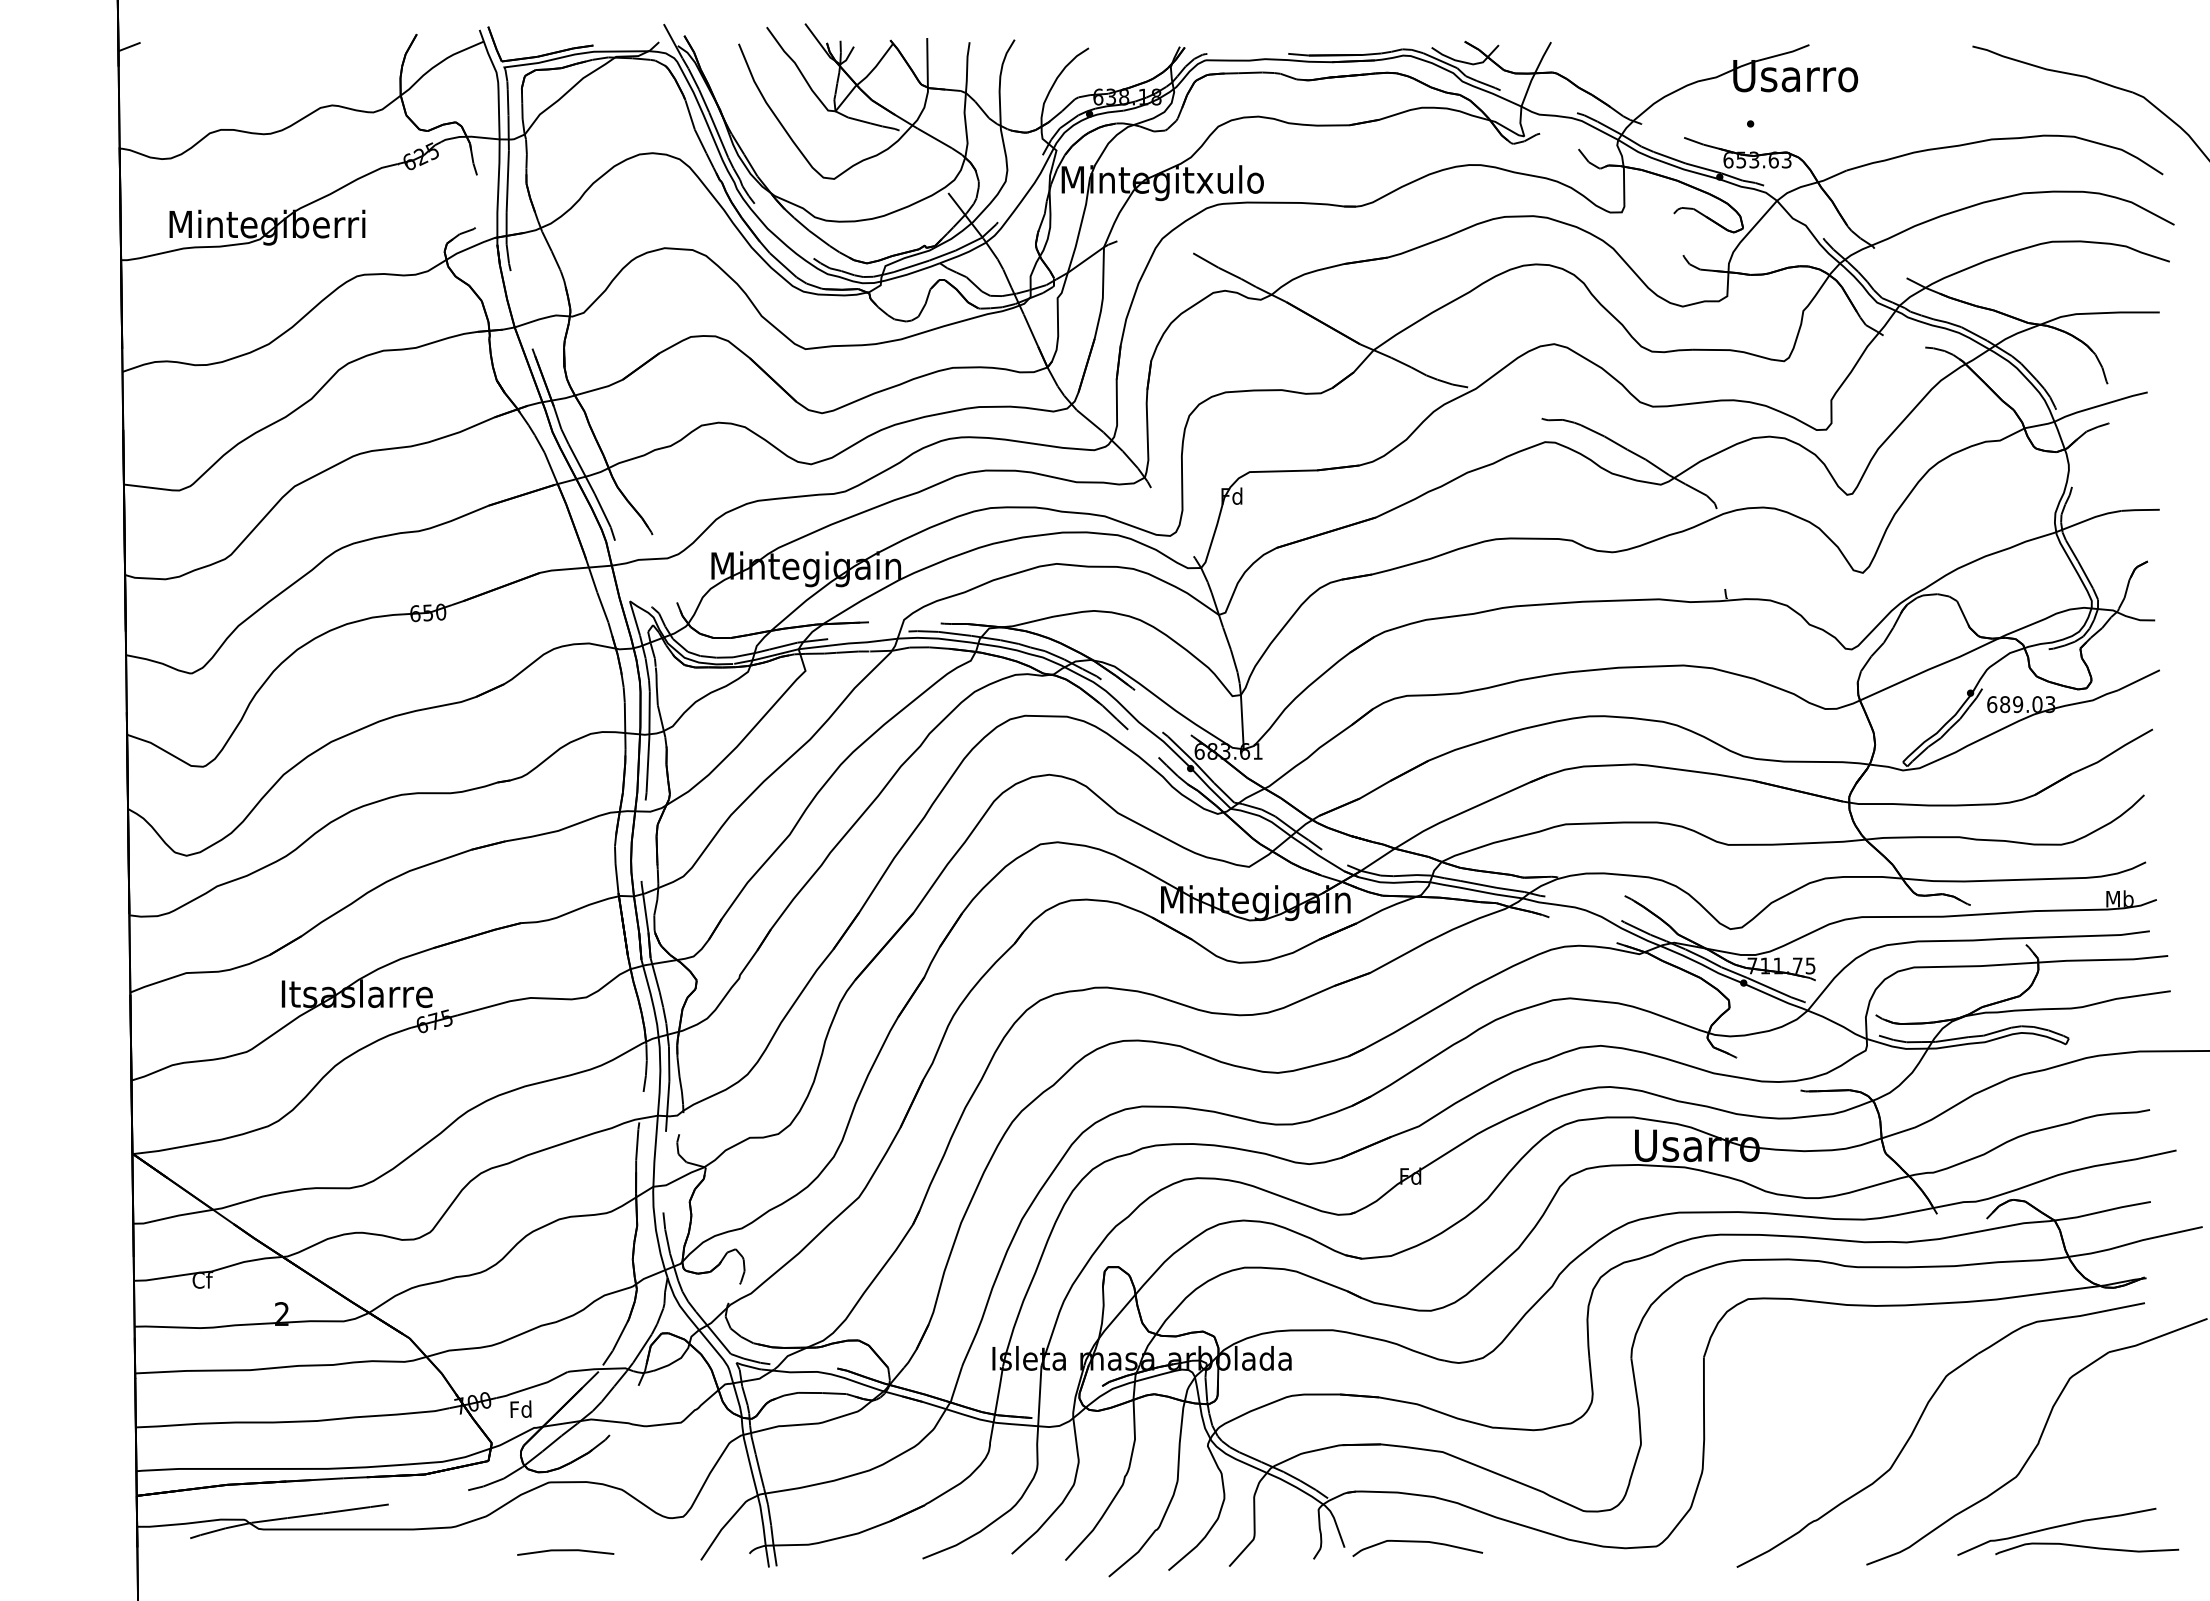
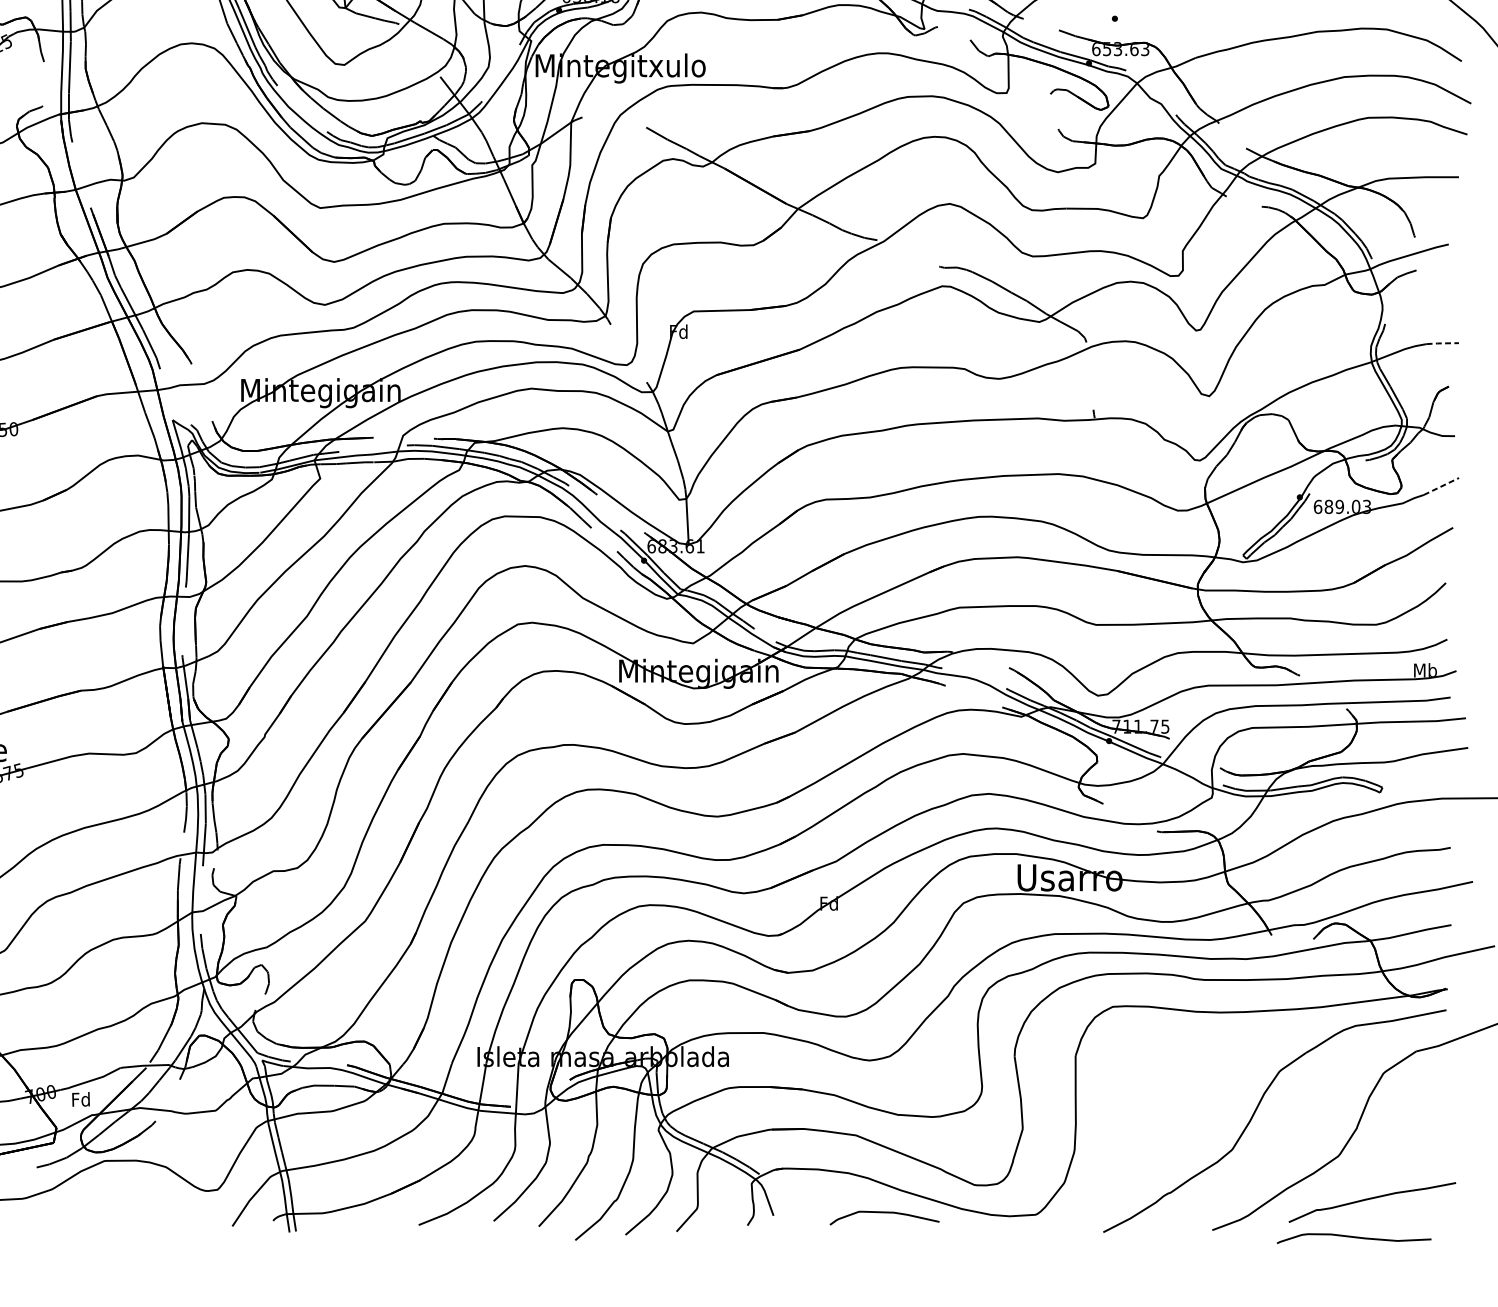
line: (2140, 510) -> (1442, 343), solid -> dashed
line: (2139, 680) -> (1441, 486), solid -> dashed
curve: (1417, 1542) -> (884, 1213), moved
curve: (2087, 1547) -> (1354, 1237), moved
line: (565, 1551) -> (118, 1219), removed

